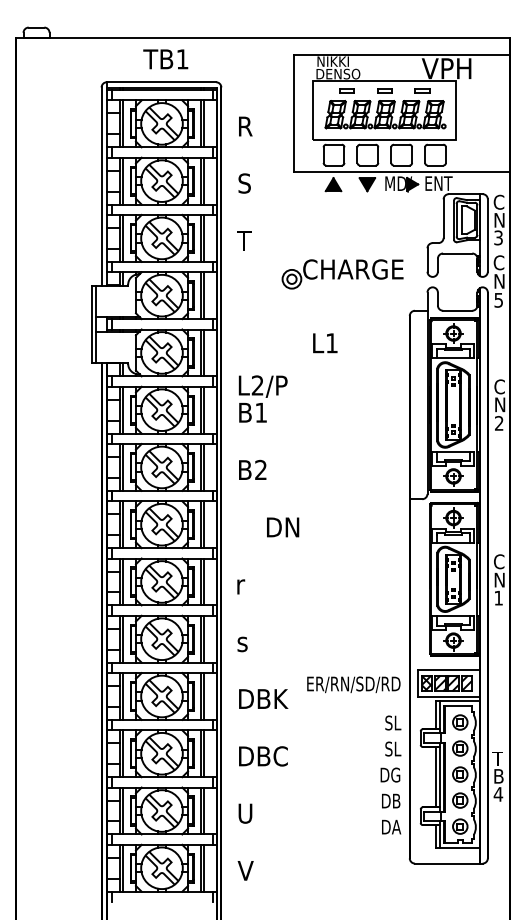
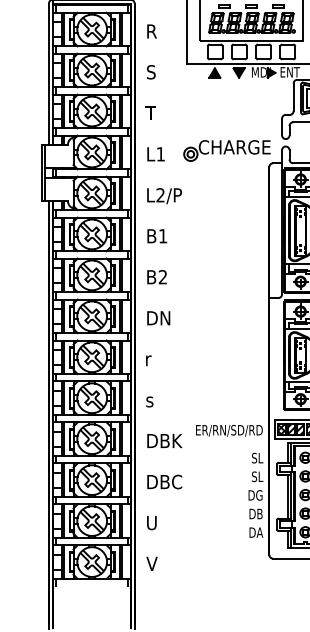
part: (342, 274) -> (227, 150), moved
text: (325, 343) -> (156, 154), moved
text: (262, 386) -> (164, 195), moved
text: (283, 527) -> (159, 318), moved

